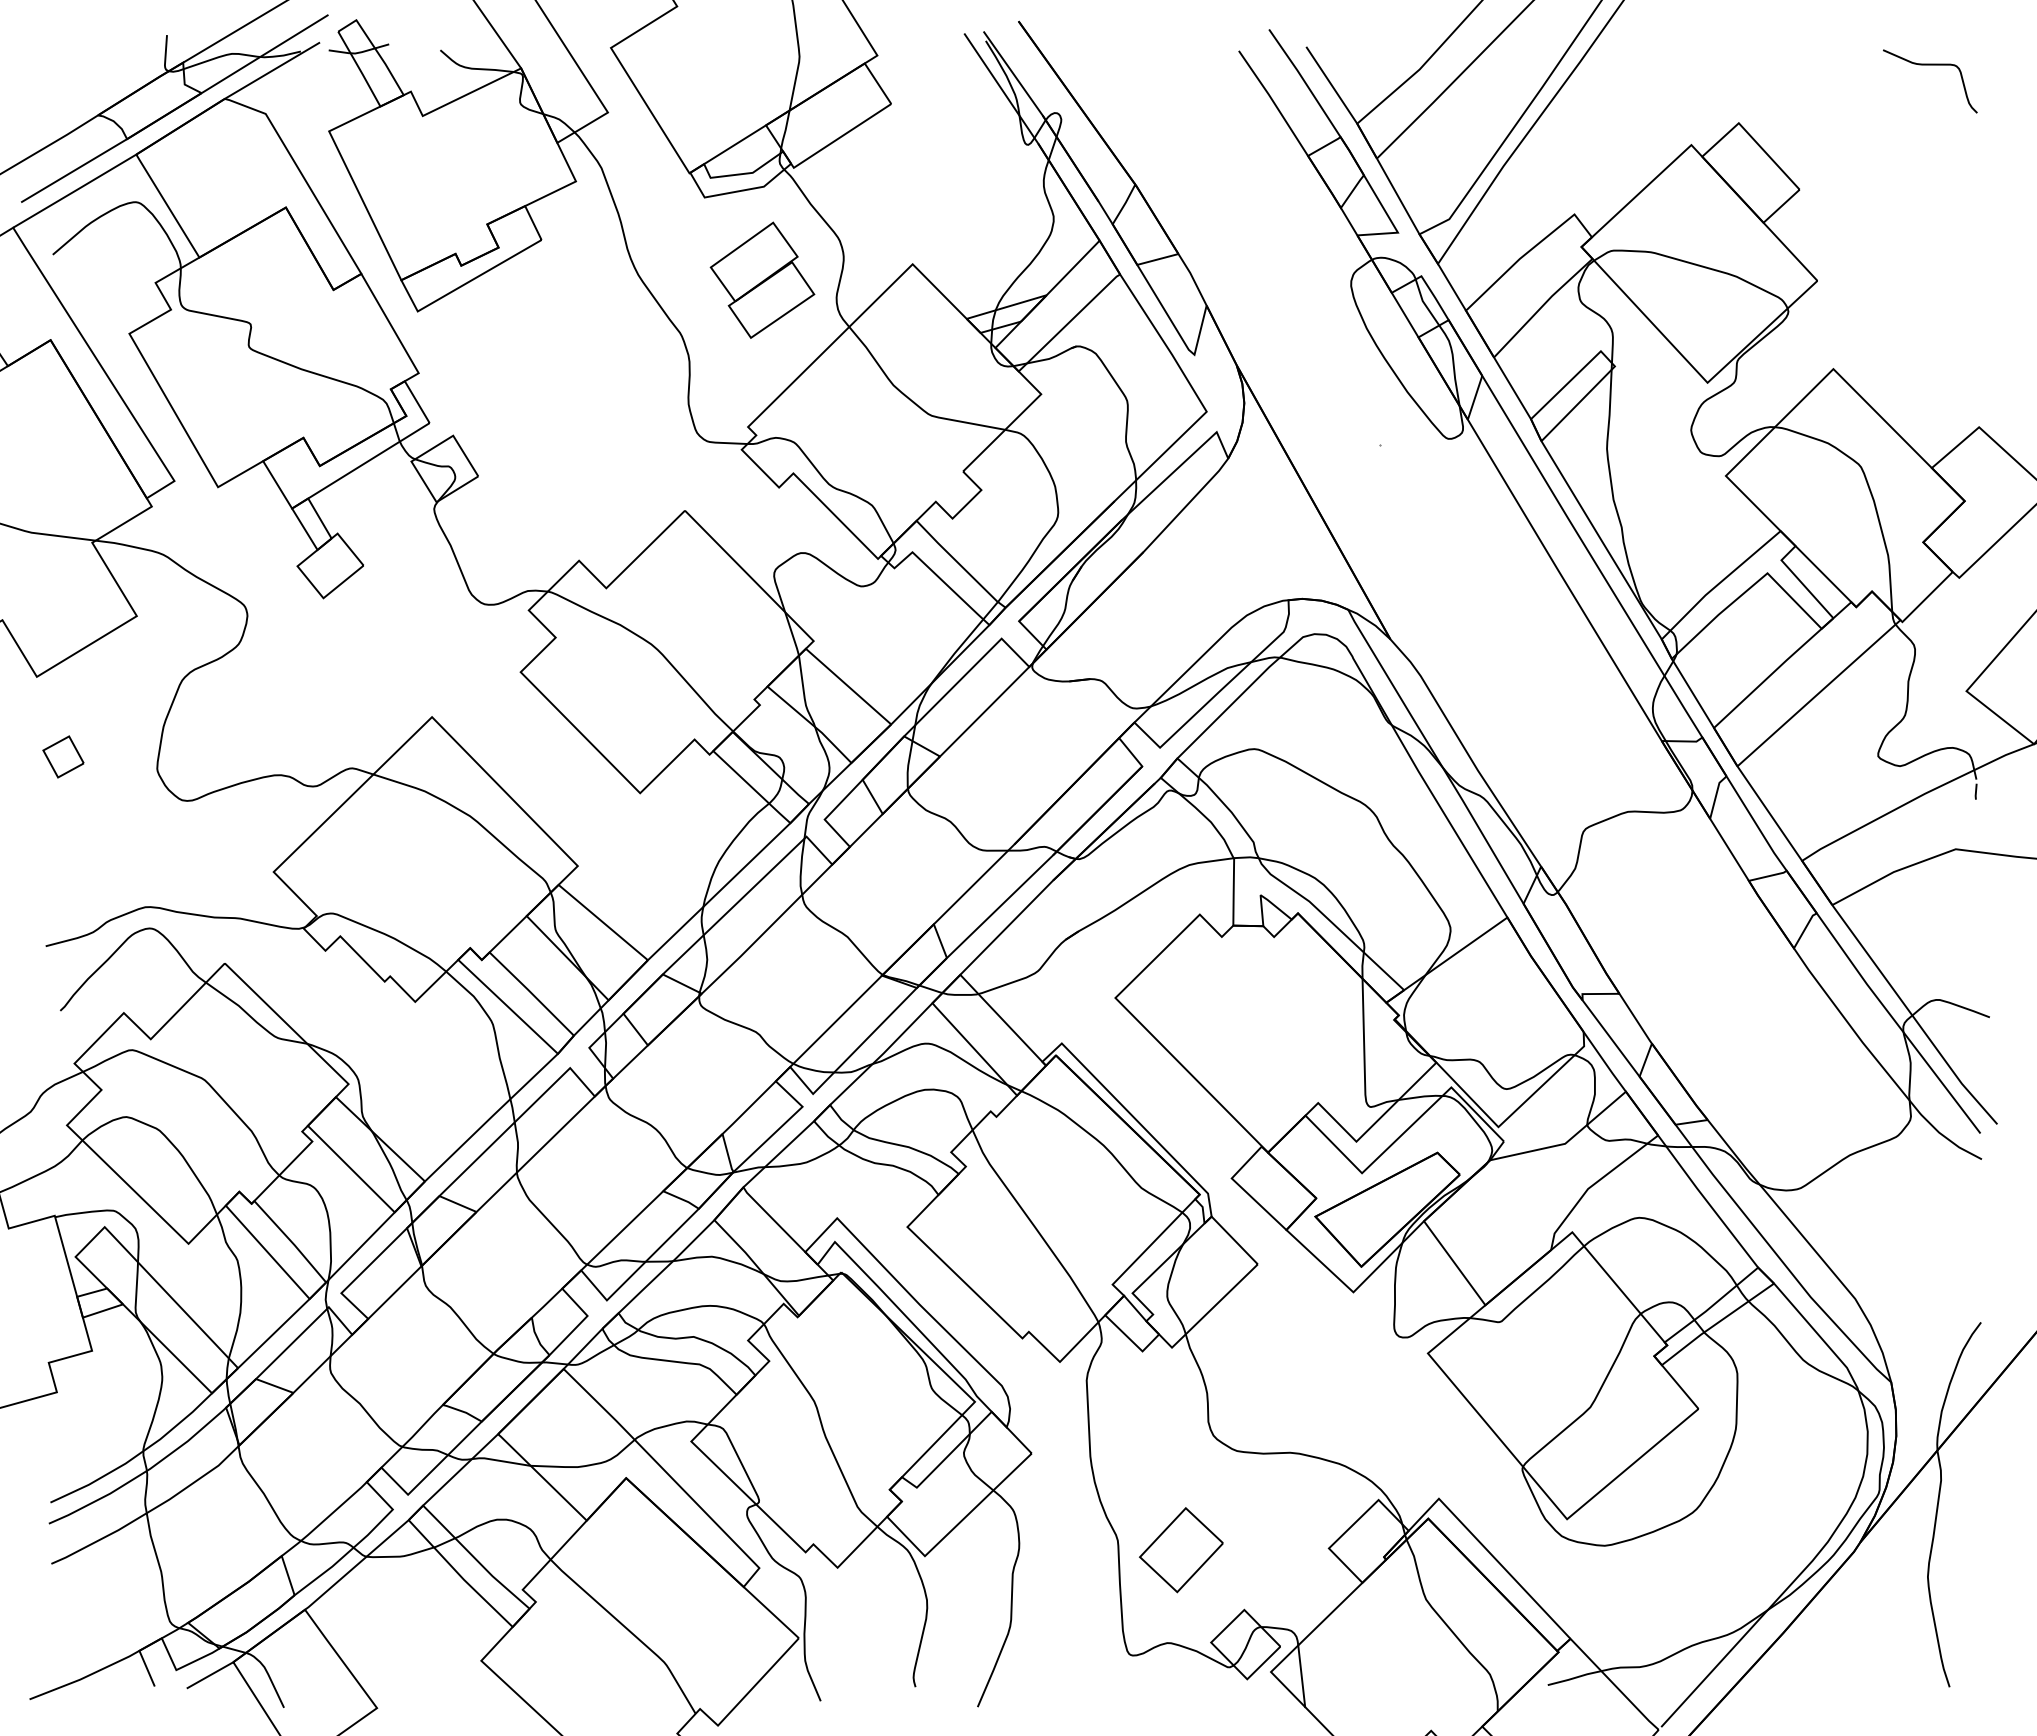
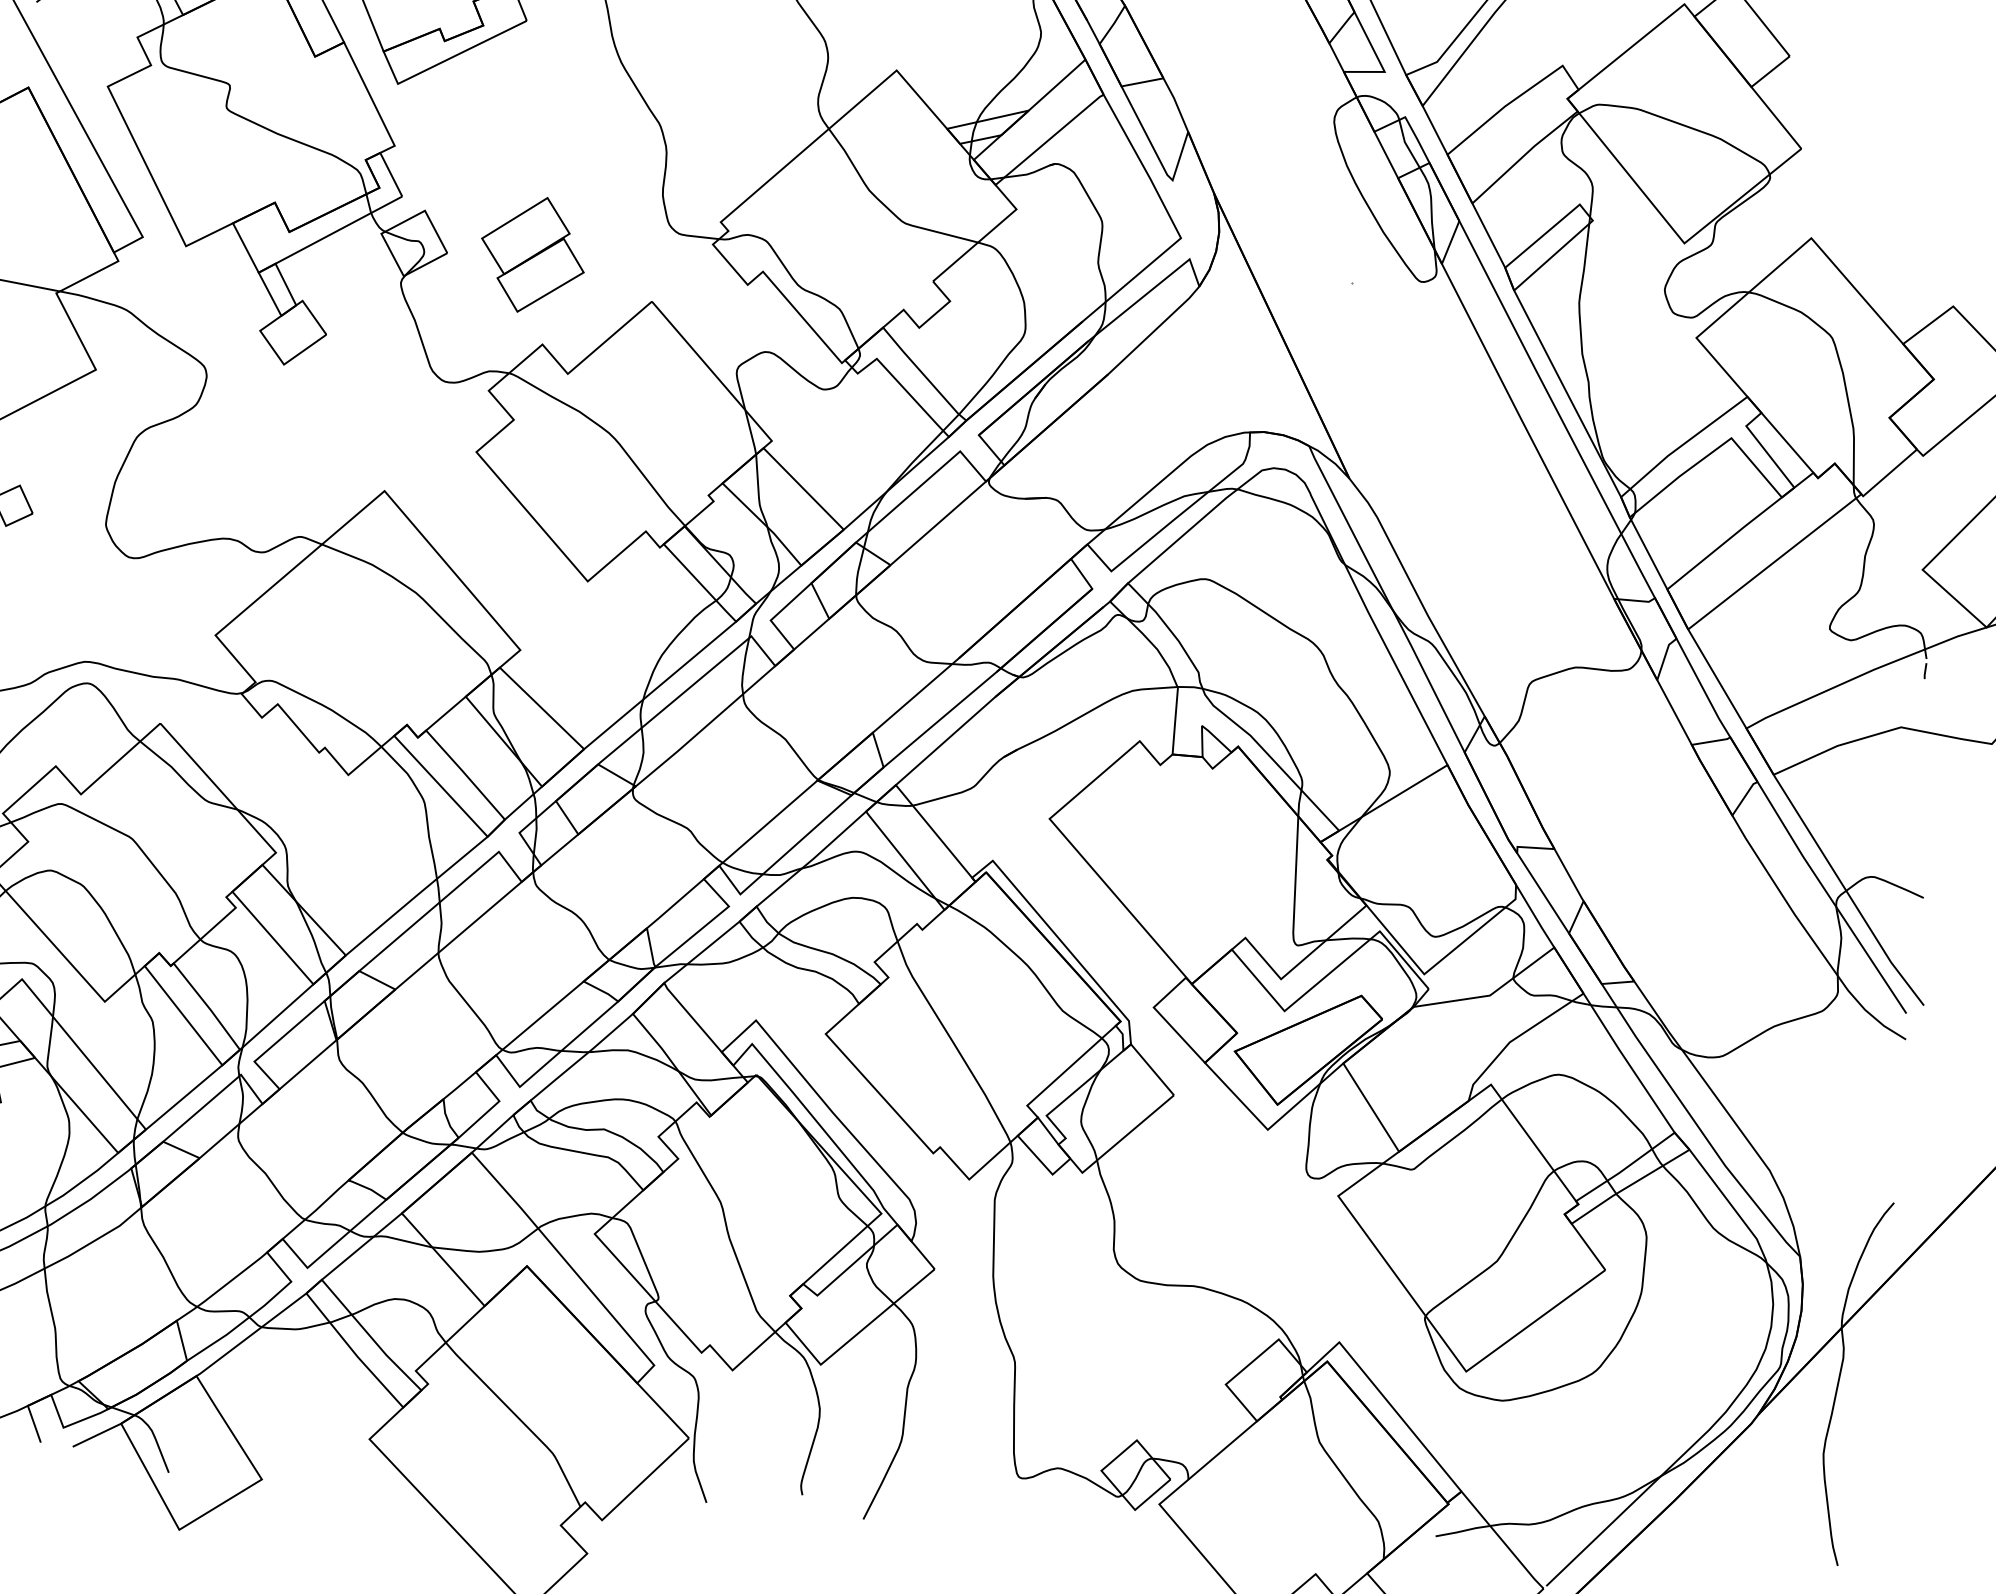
part: (762, 279) -> (532, 254), moved
part: (1181, 1550) -> (1078, 1376), removed
line: (1301, 1676) -> (1189, 1510), removed

